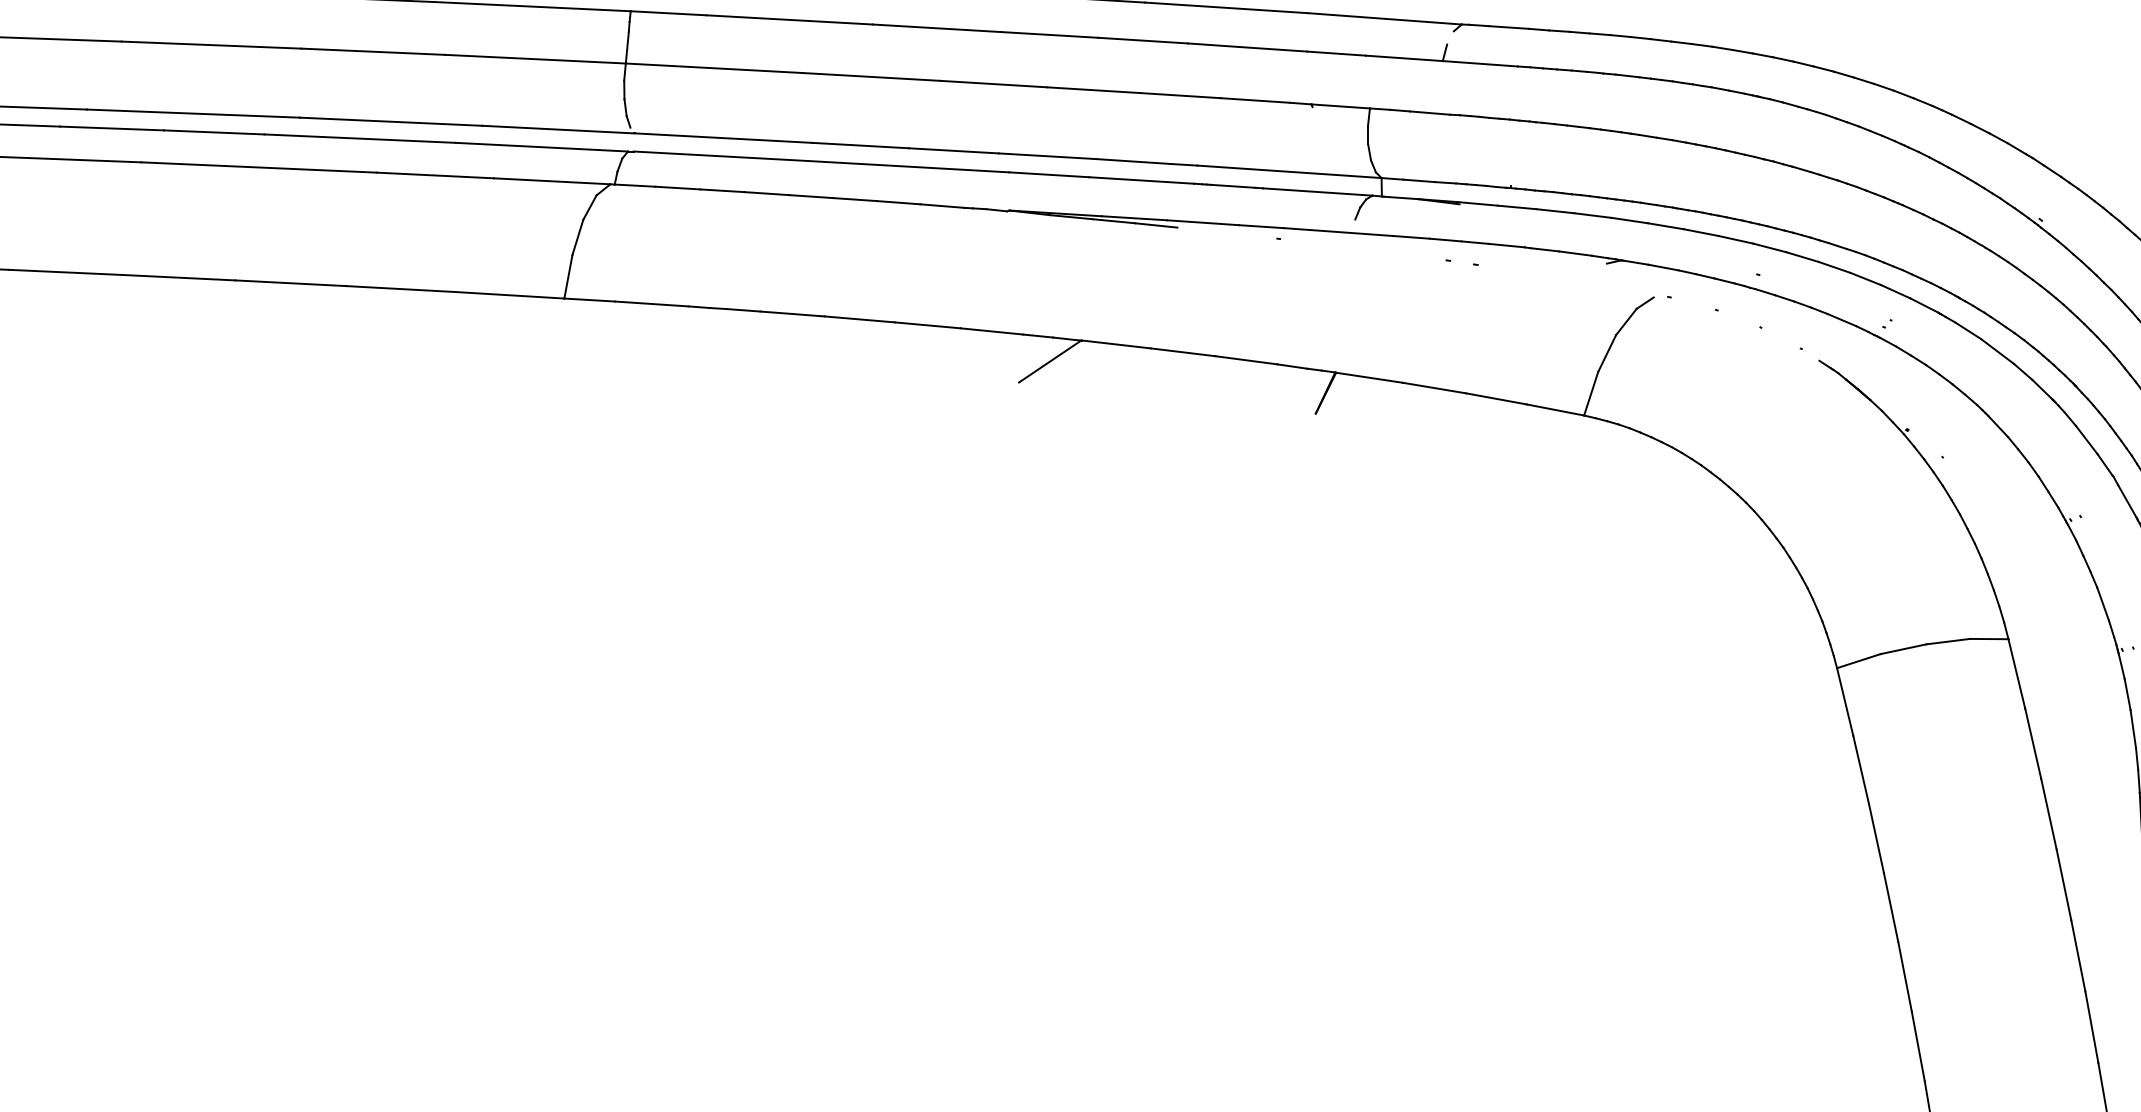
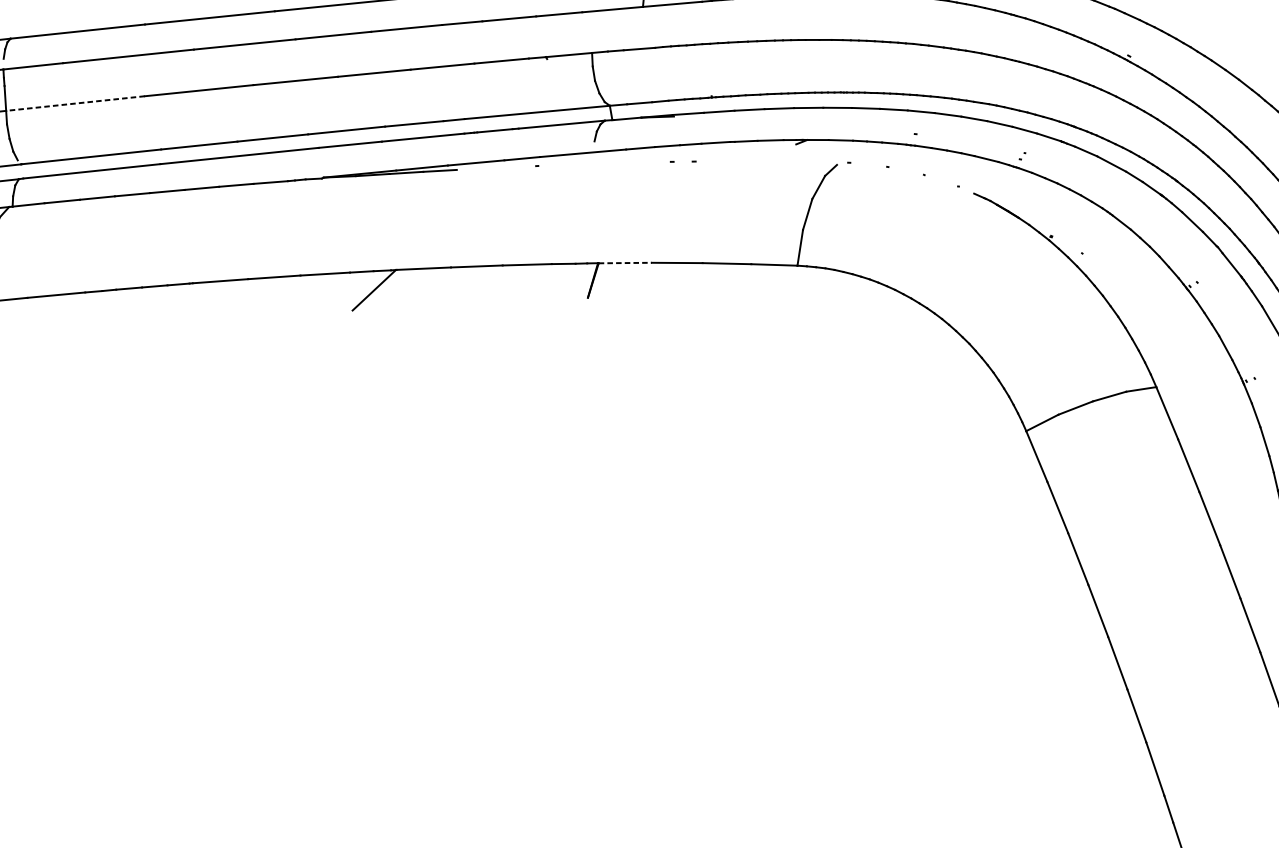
line: (713, 68) -> (75, 103), solid -> dashed
line: (1369, 377) -> (625, 262), solid -> dashed

